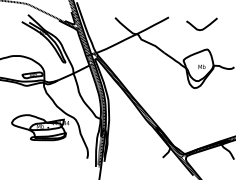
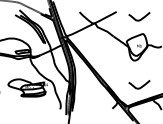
curve: (203, 125) -> (140, 86), added

